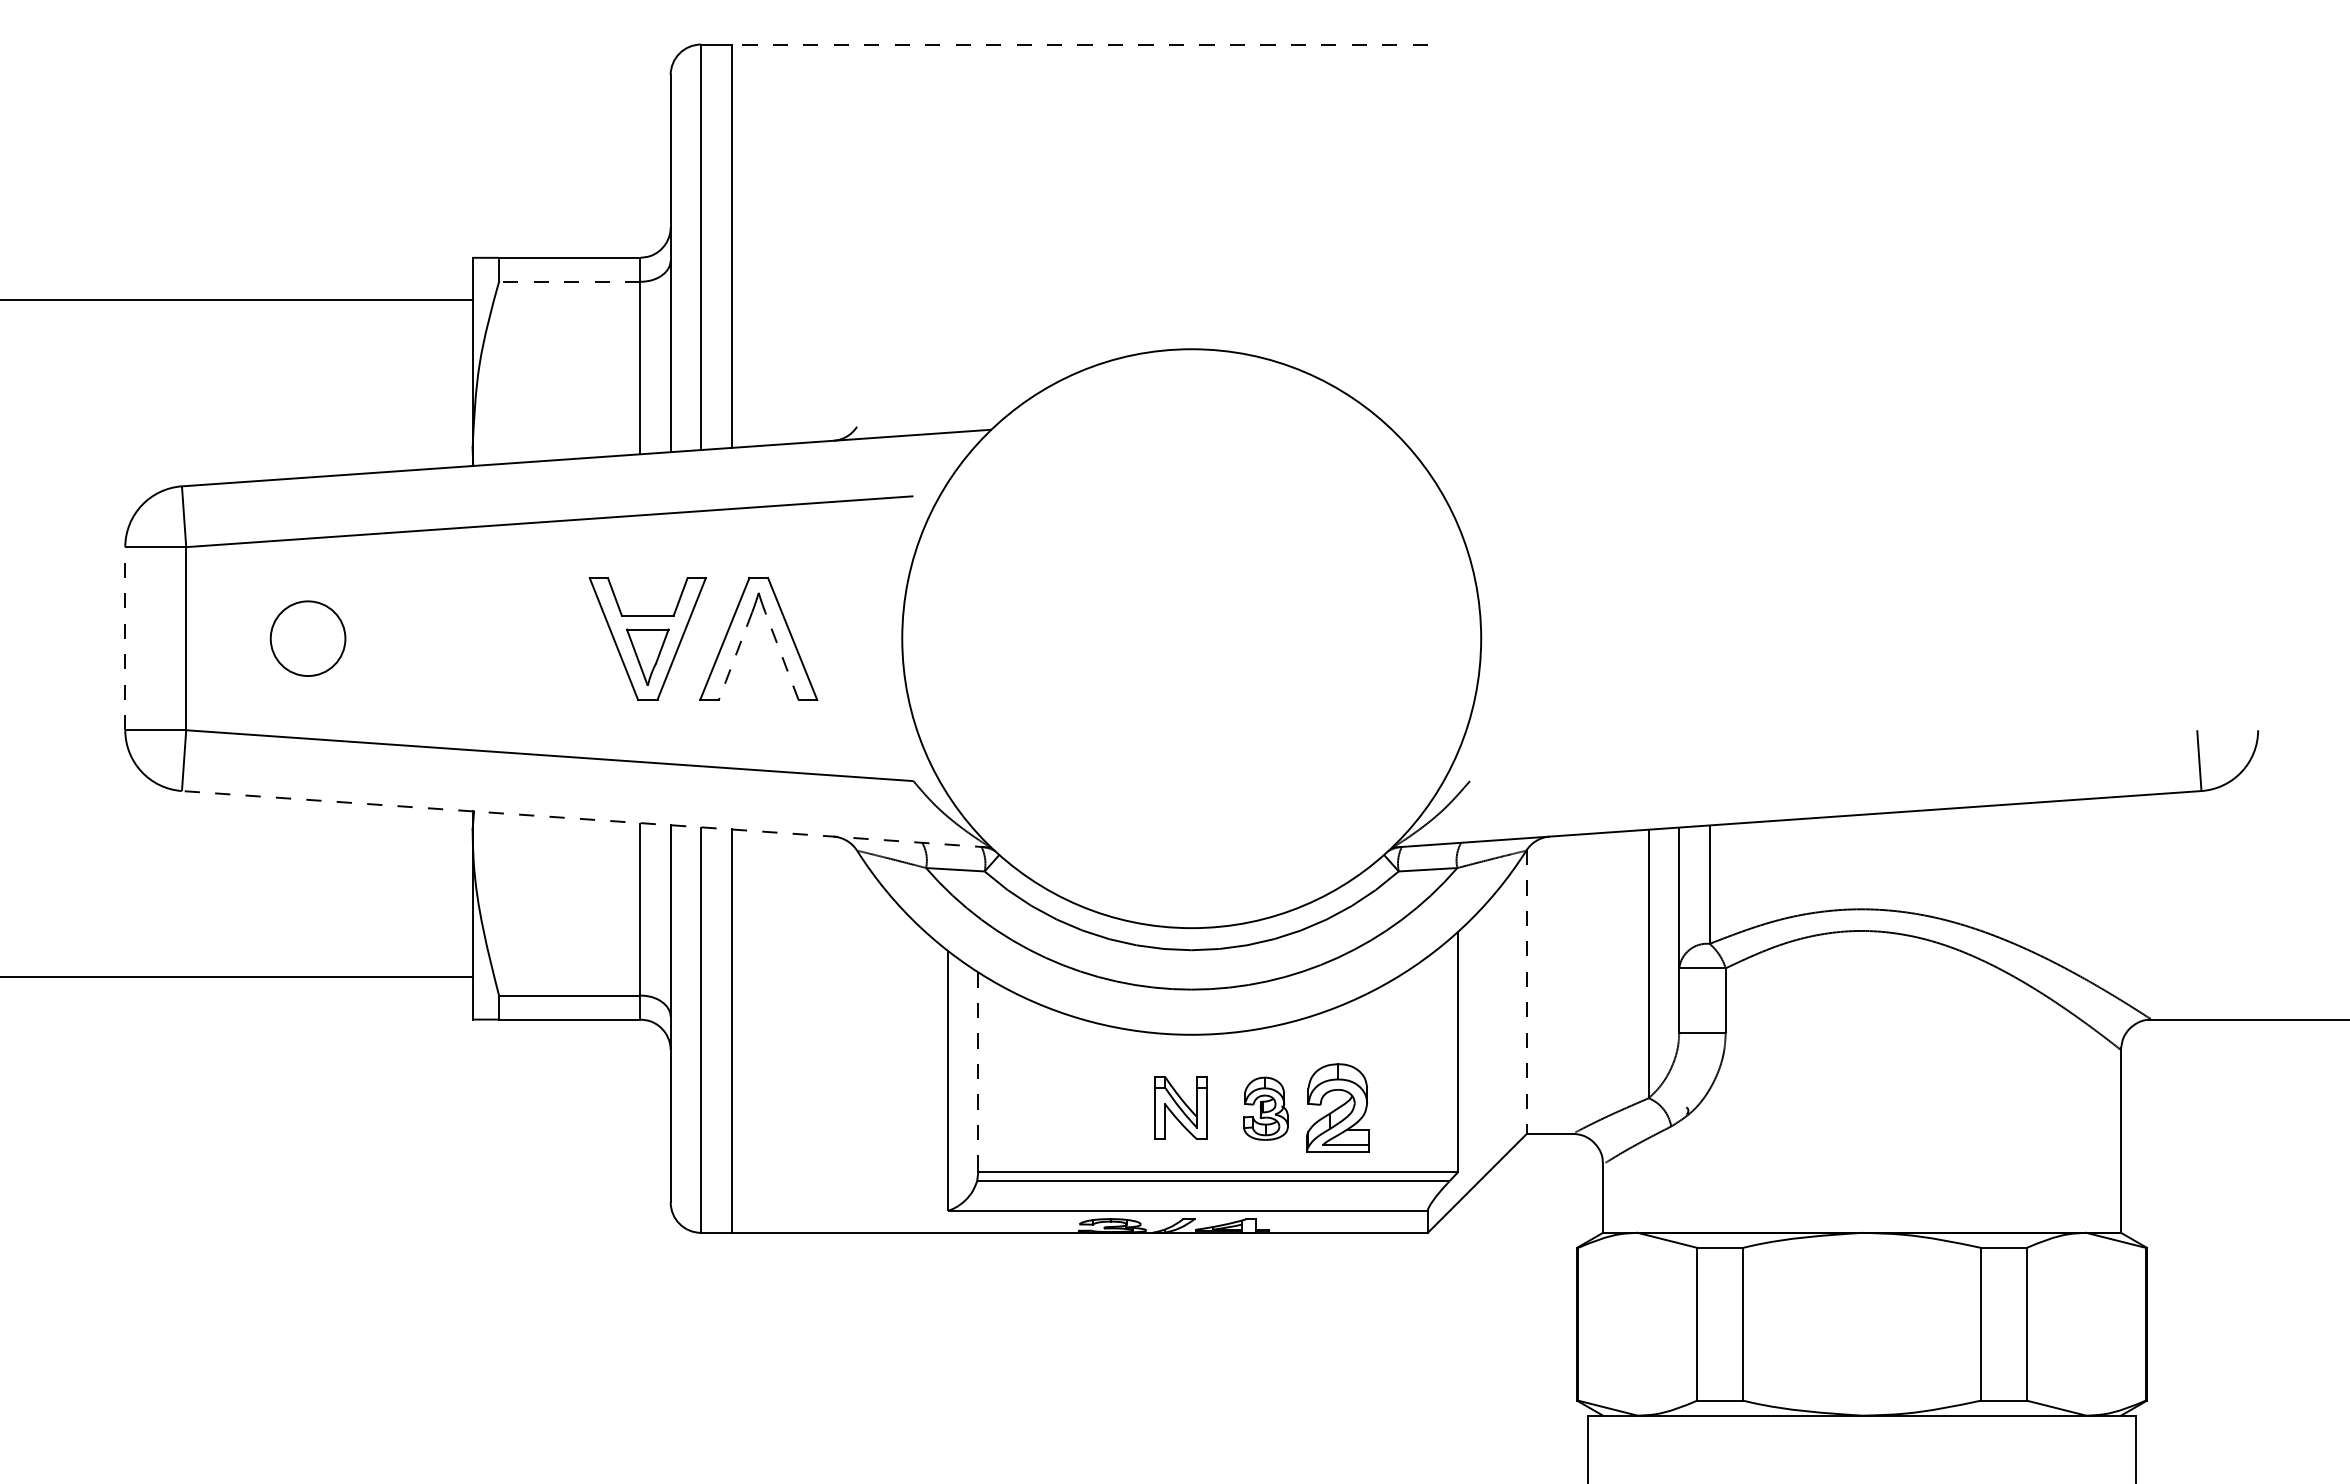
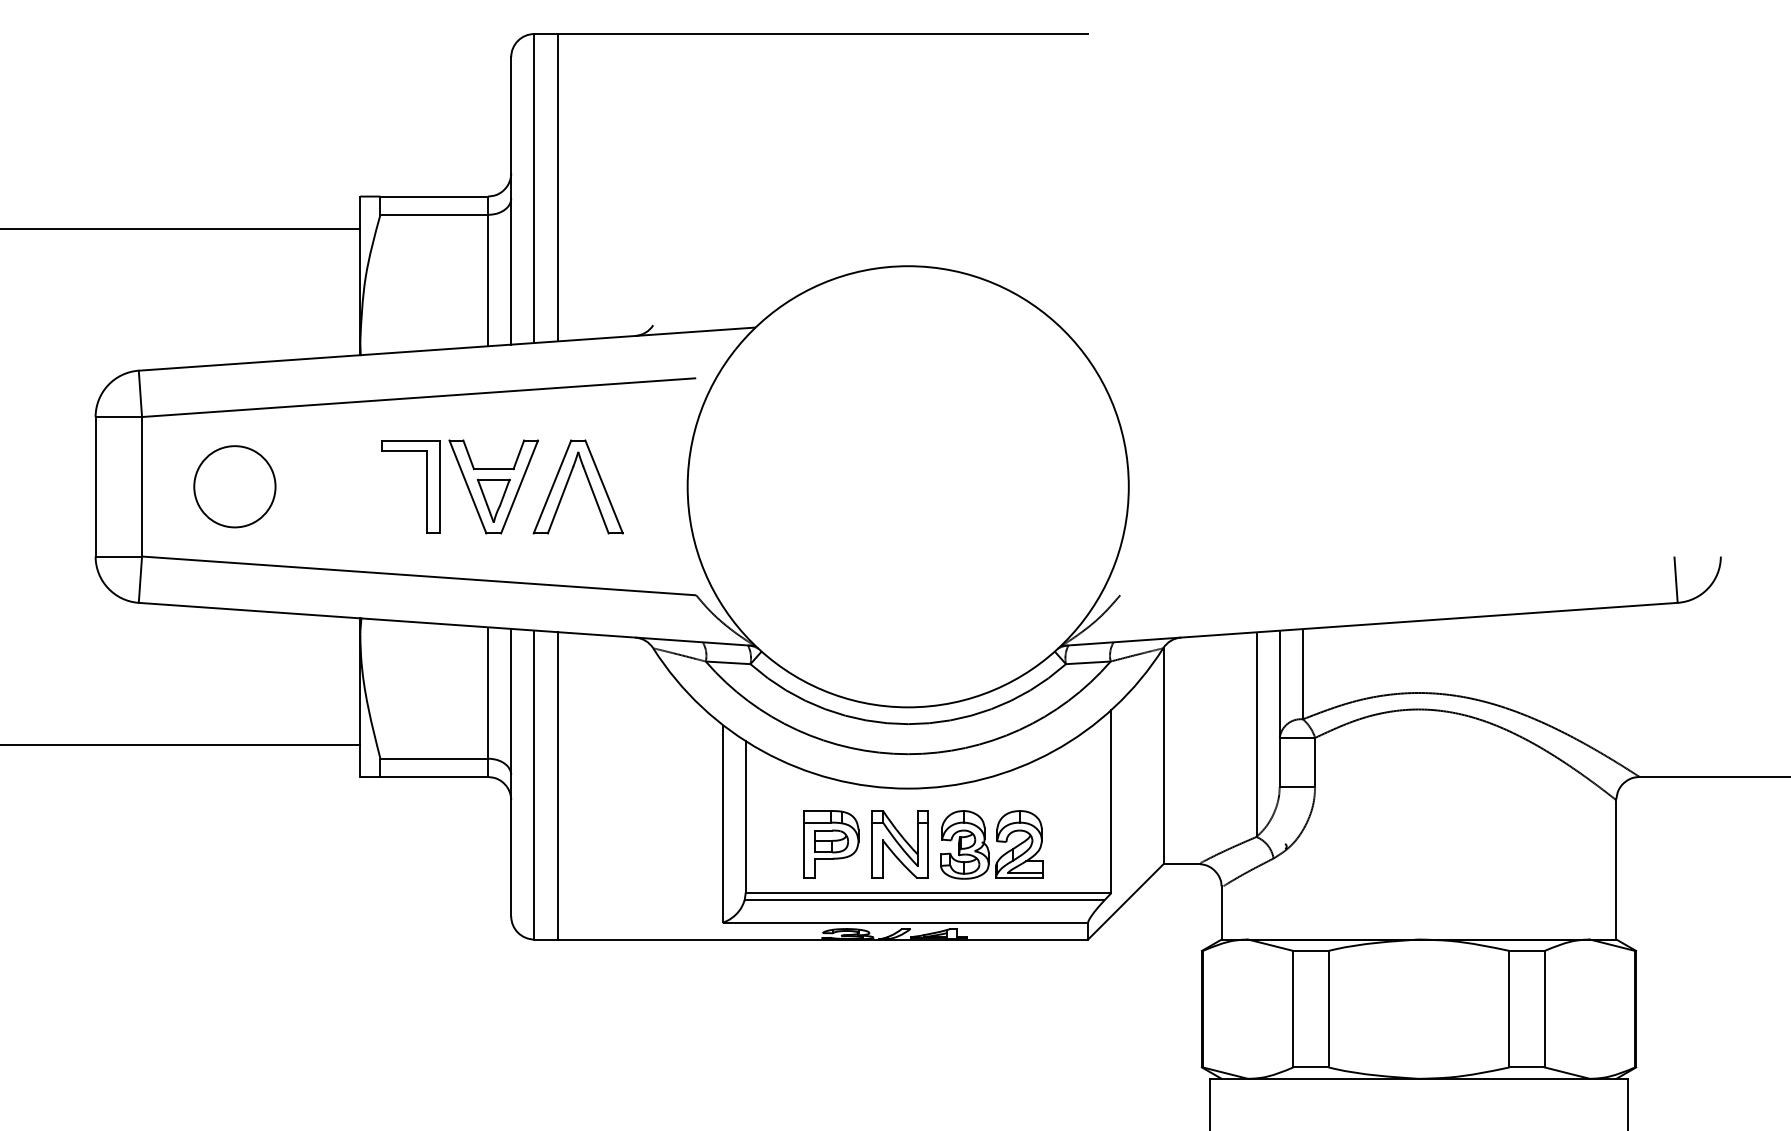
line: (1079, 44) -> (822, 34), dashed -> solid
line: (569, 281) -> (434, 214), dashed -> solid
line: (125, 638) -> (95, 486), dashed -> solid
circle: (307, 638) -> (234, 486), size x1.43
part: (559, 638) -> (426, 486), added
line: (735, 656) -> (560, 500), dashed -> solid
line: (782, 656) -> (596, 500), dashed -> solid
line: (585, 819) -> (446, 624), dashed -> solid
line: (1526, 992) -> (1163, 756), dashed -> solid
line: (978, 1072) -> (745, 817), dashed -> solid
part: (1090, 1107) -> (831, 844), added
part: (1180, 1107) -> (899, 844), size x1.43
part: (1265, 1108) -> (964, 844), size x1.43

